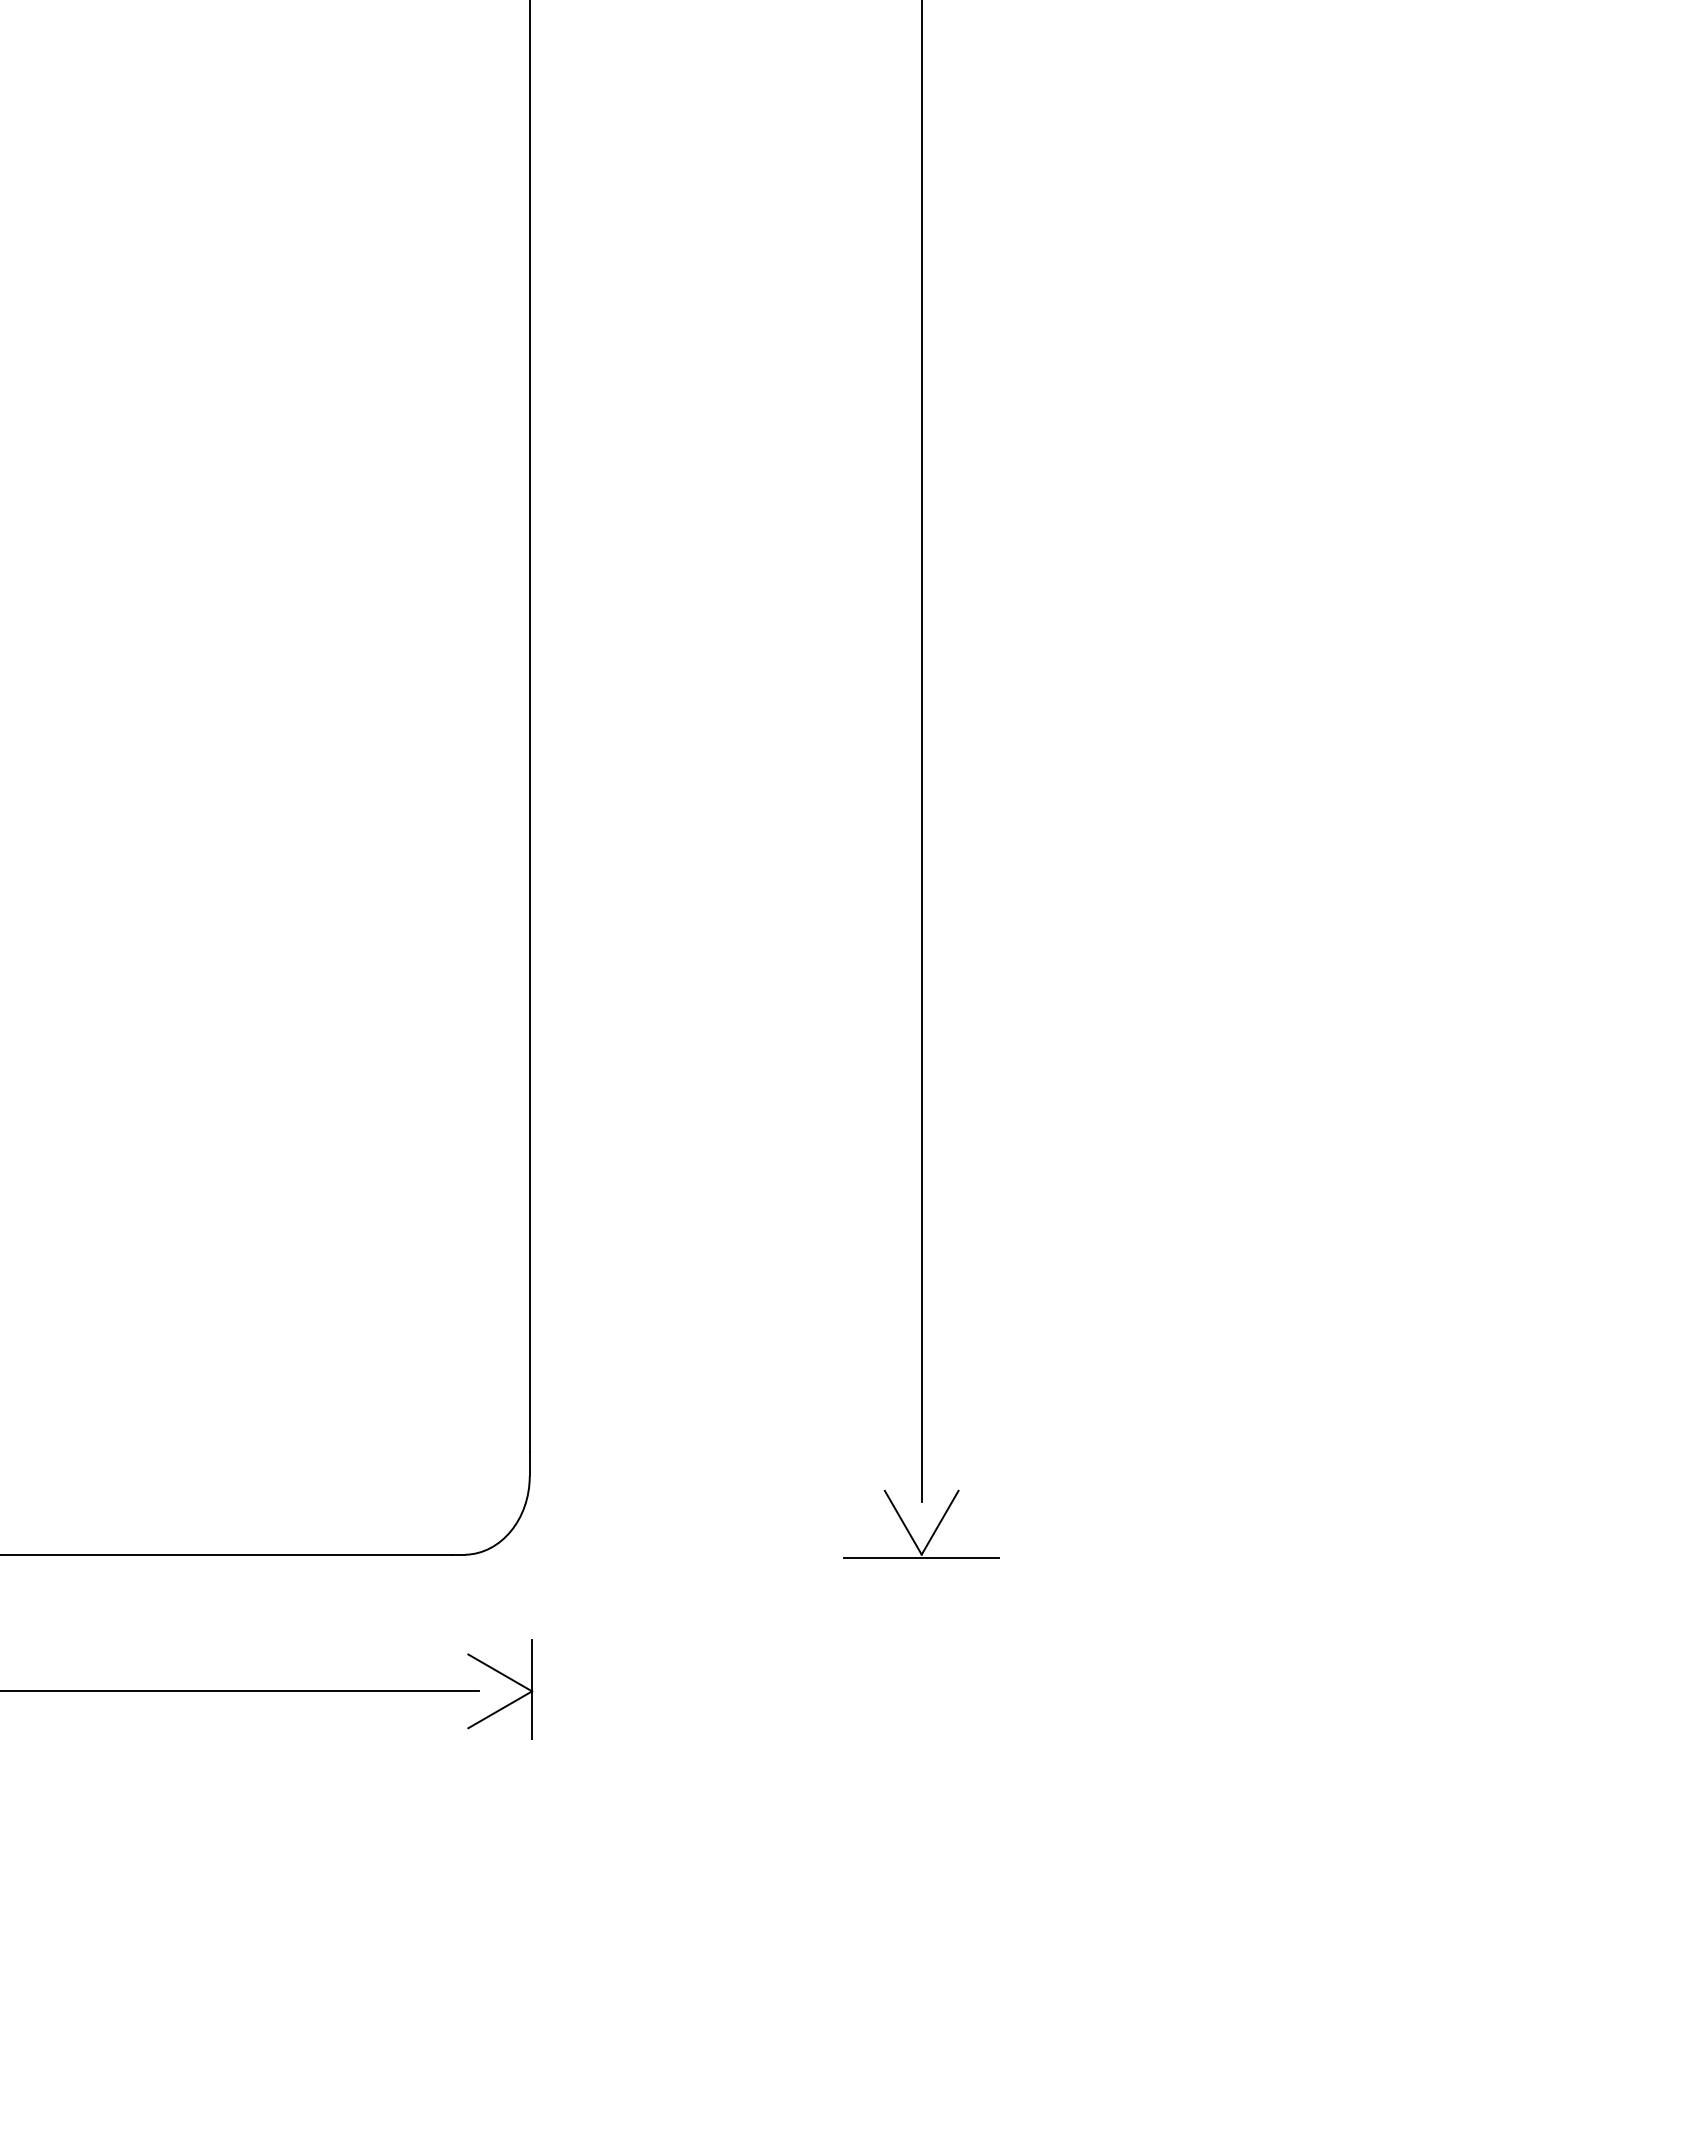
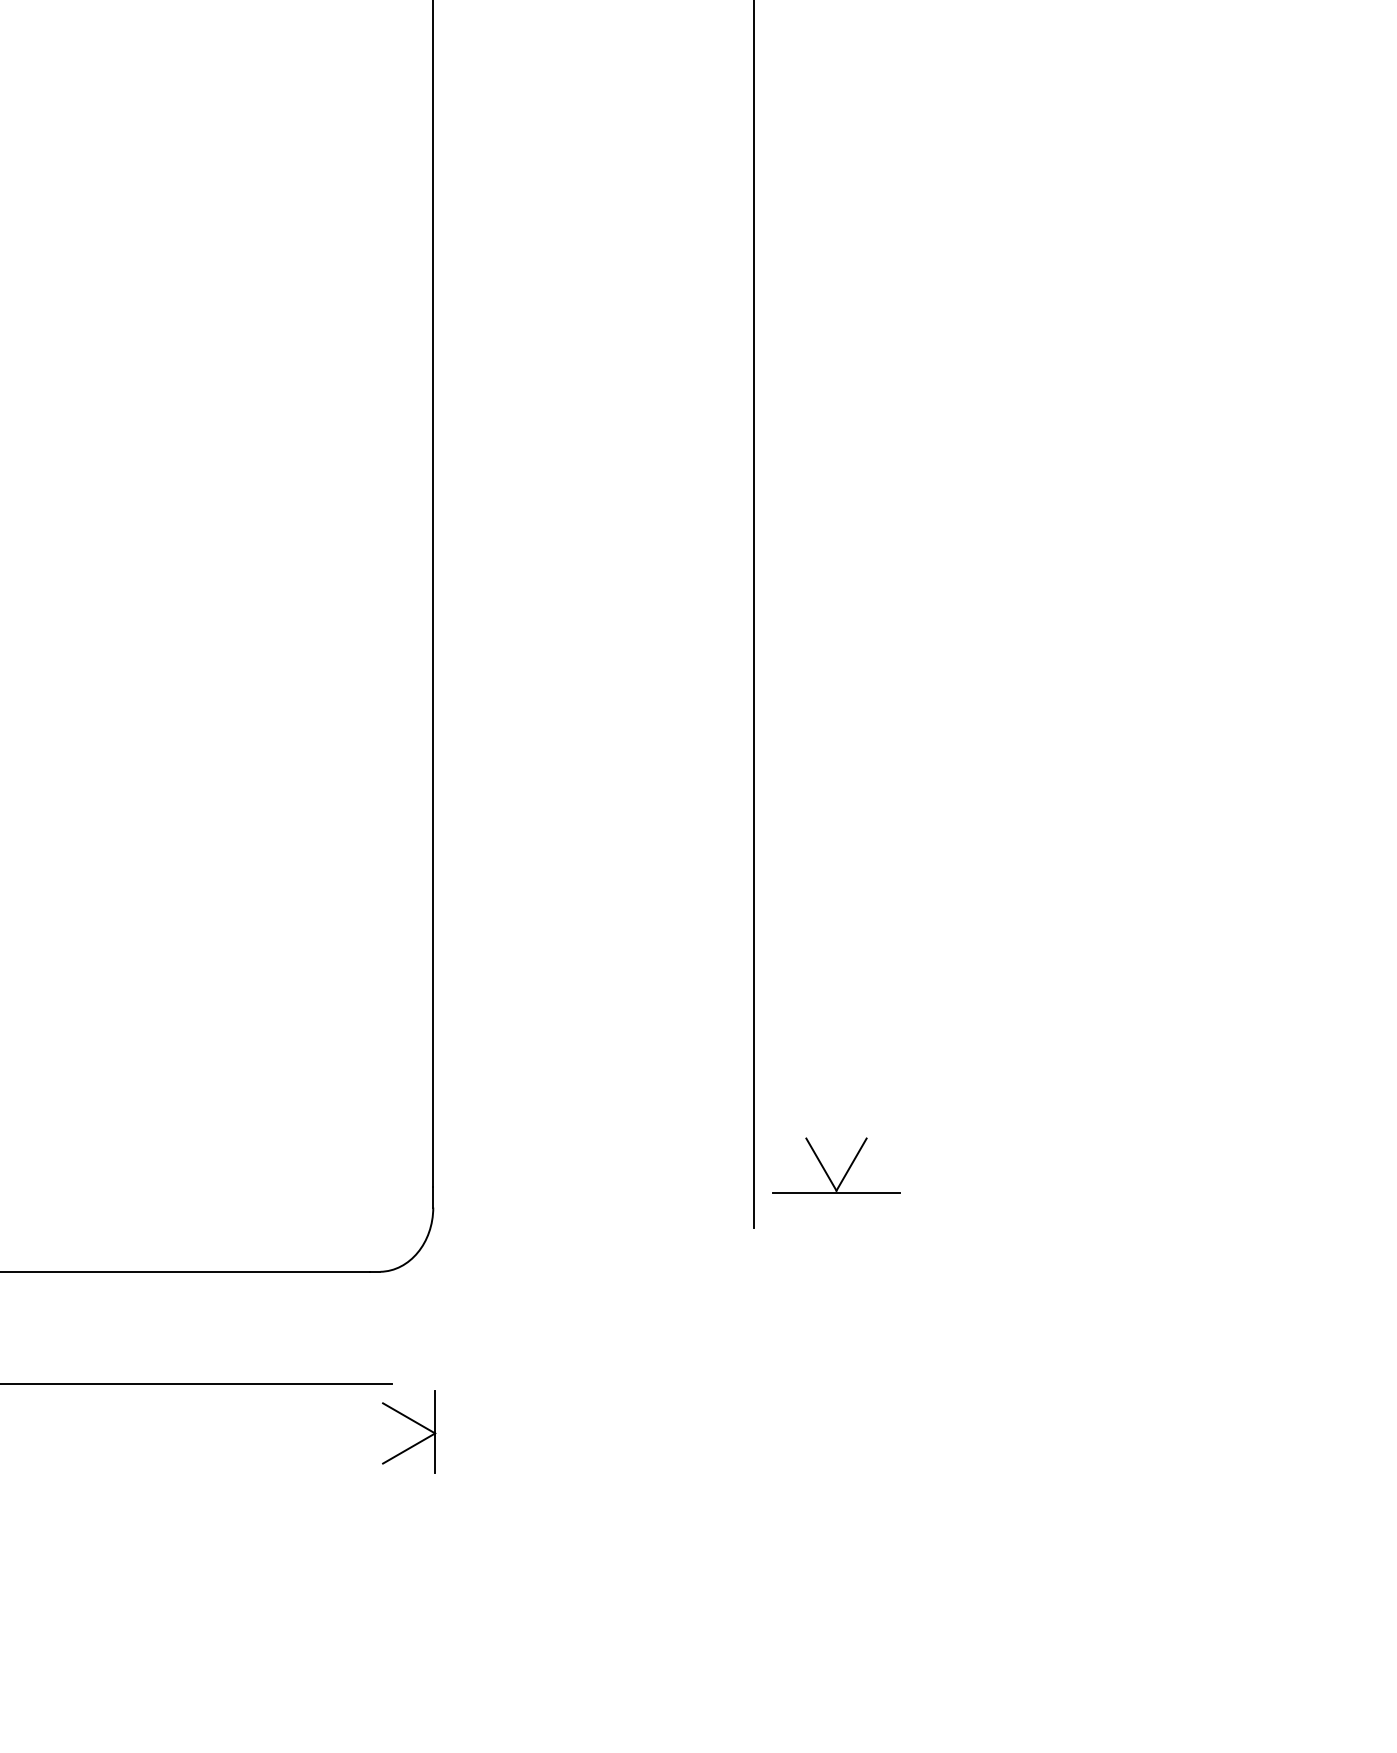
part: (908, 1529) -> (825, 1170), moved
part: (507, 1678) -> (415, 1422), moved

